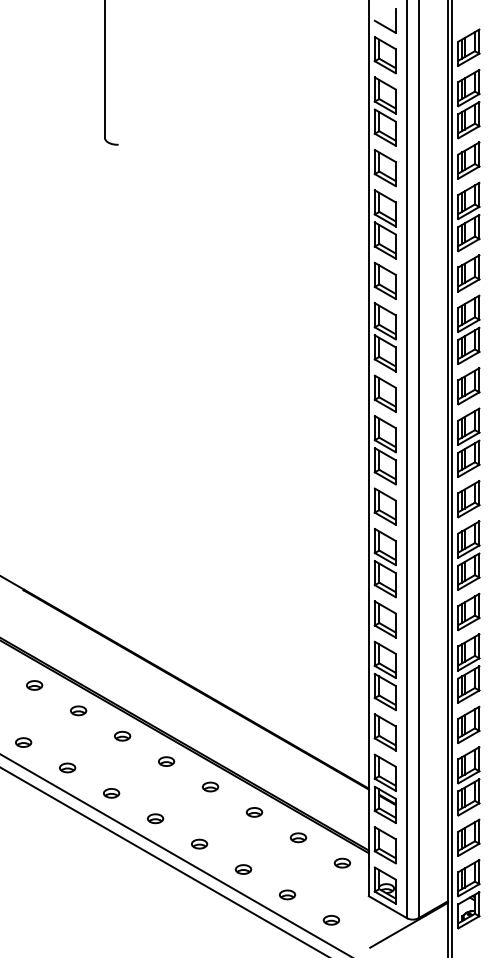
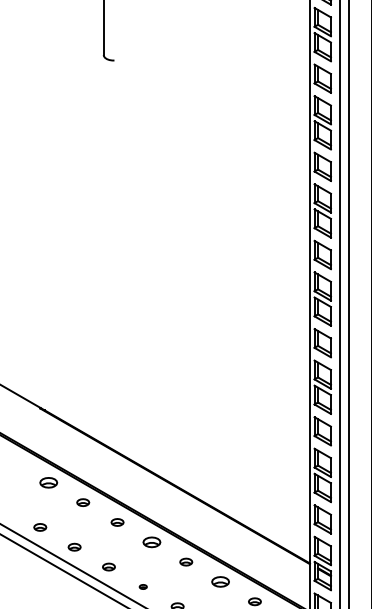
part: (34, 685) -> (48, 482), size x1.4
part: (166, 761) -> (151, 542), size x1.4
part: (254, 812) -> (220, 582), size x1.4
part: (155, 818) -> (143, 586), size x0.6

